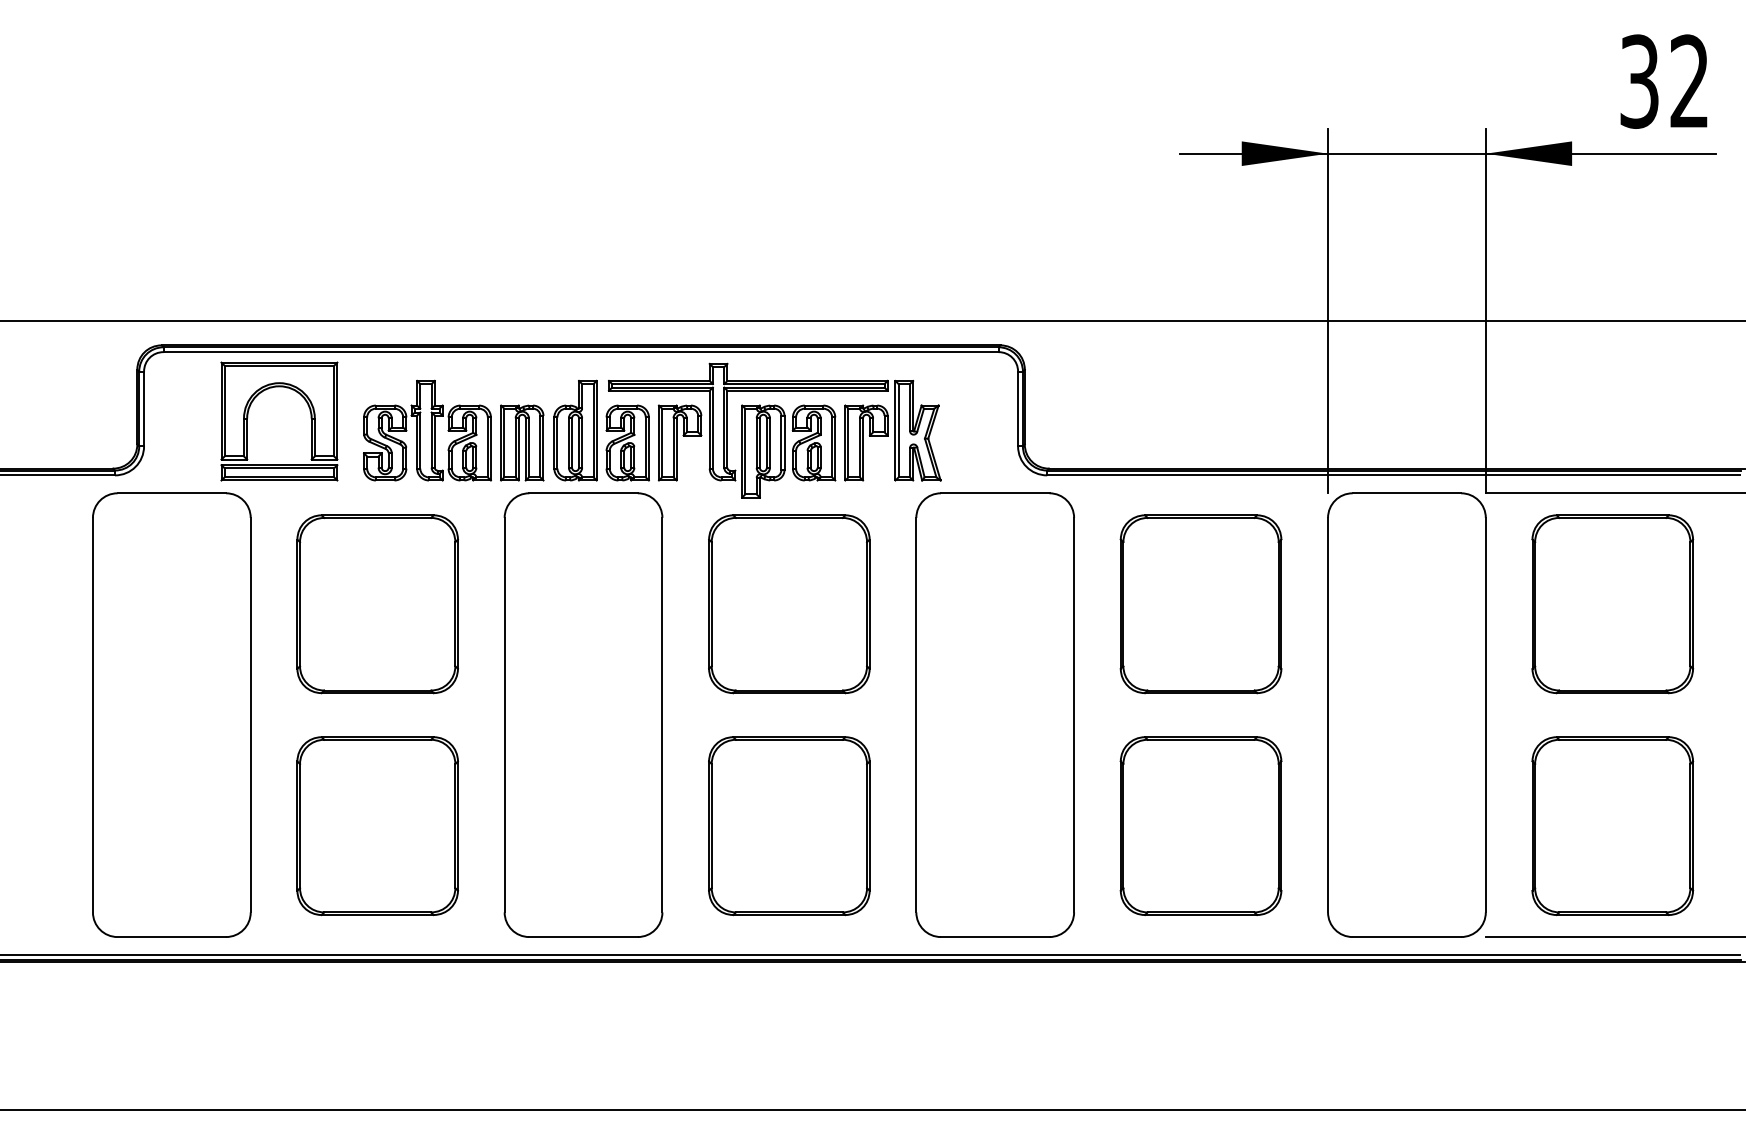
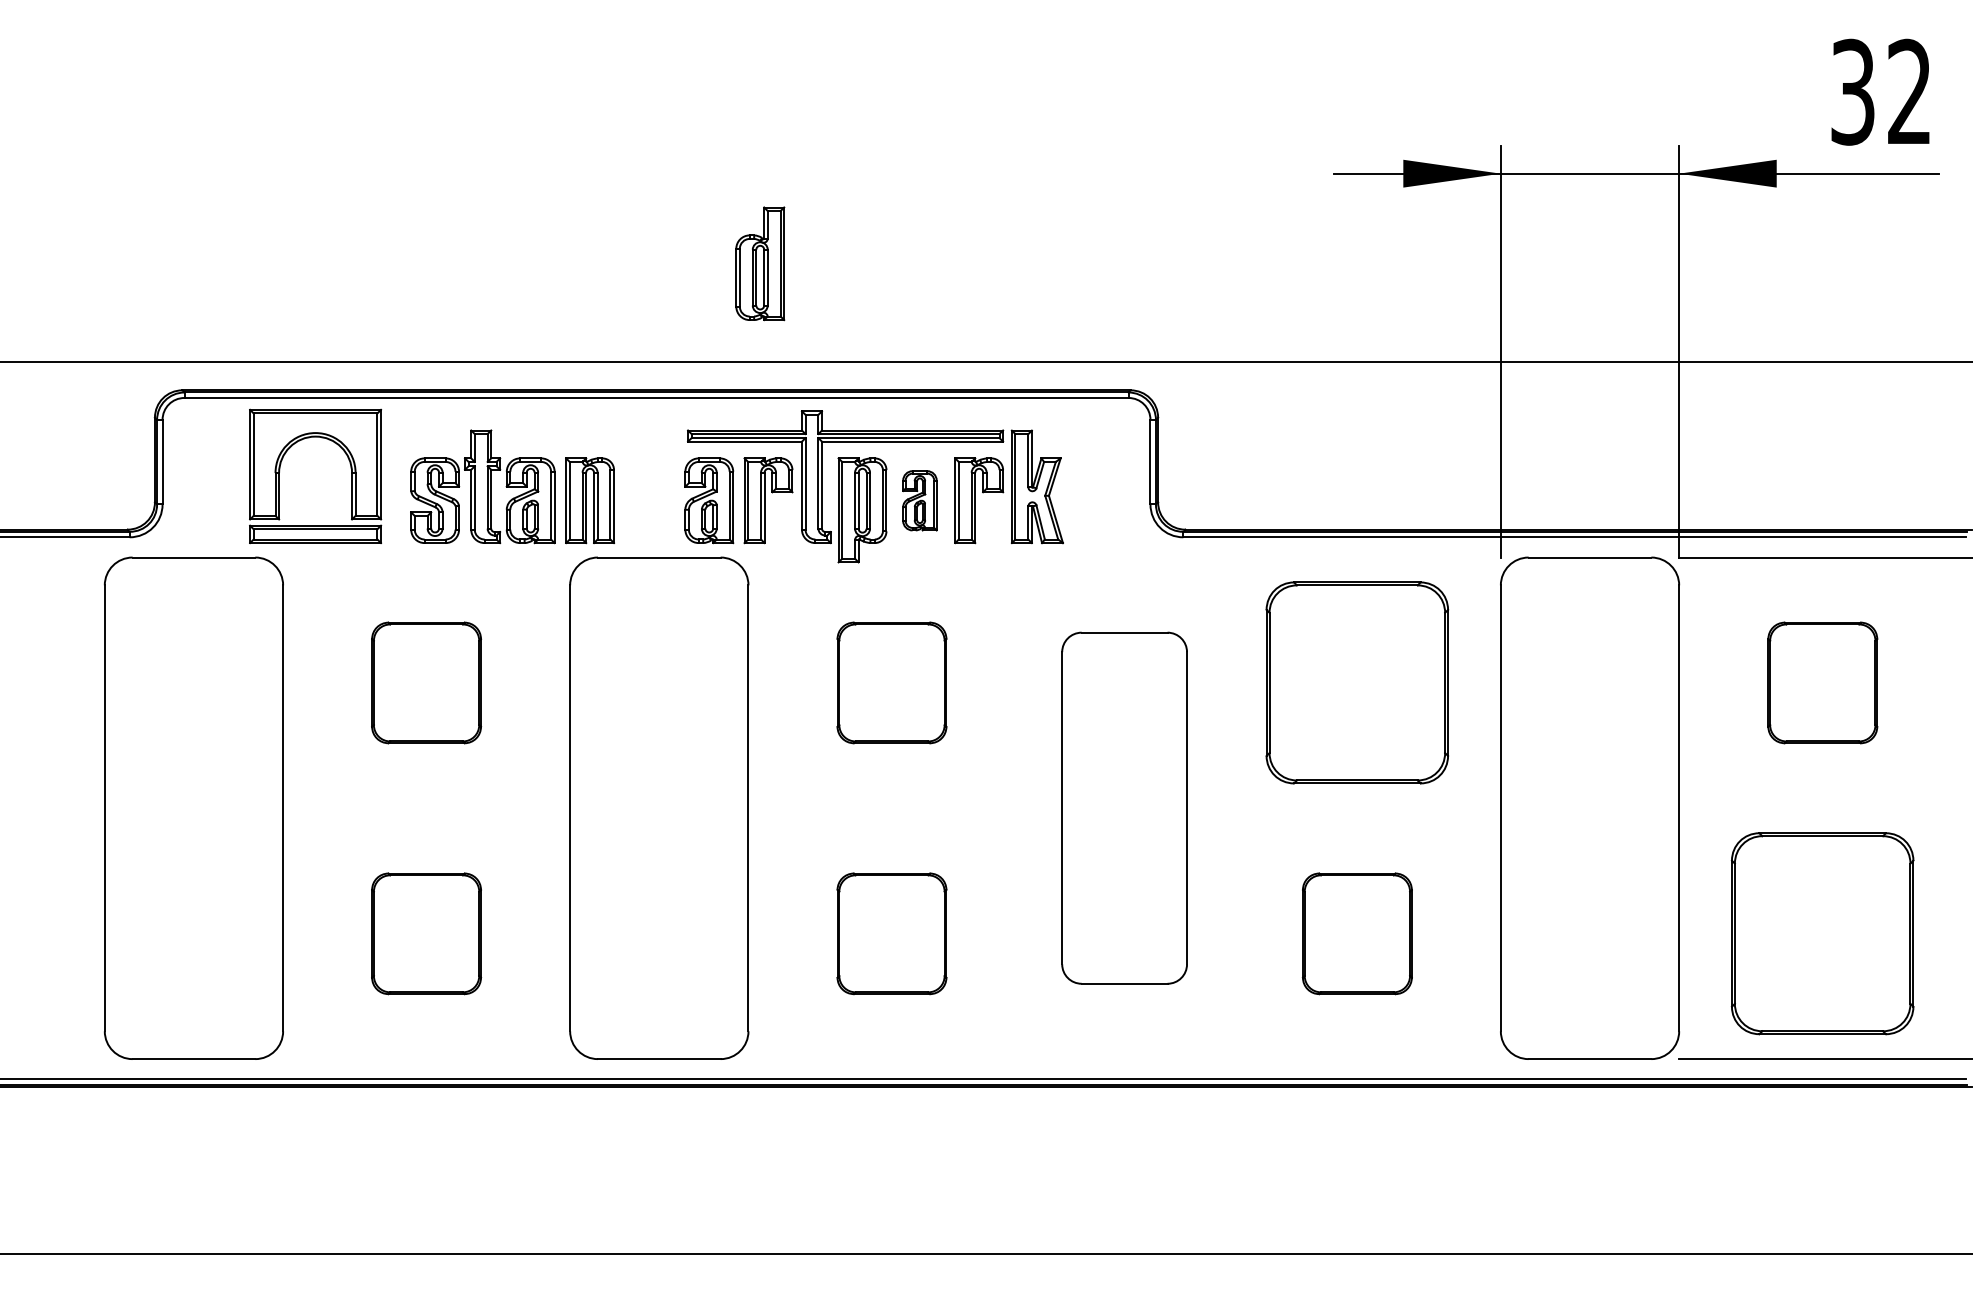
part: (575, 430) -> (760, 263), moved
part: (813, 442) -> (919, 500), size x0.7
part: (377, 603) -> (426, 682), size x0.6
part: (788, 603) -> (891, 682), size x0.6
part: (1612, 603) -> (1822, 682), size x0.6
part: (995, 714) -> (1124, 807), size x0.7
part: (377, 825) -> (426, 933), size x0.6
part: (788, 825) -> (891, 933), size x0.6
part: (1201, 825) -> (1357, 933), size x0.6

